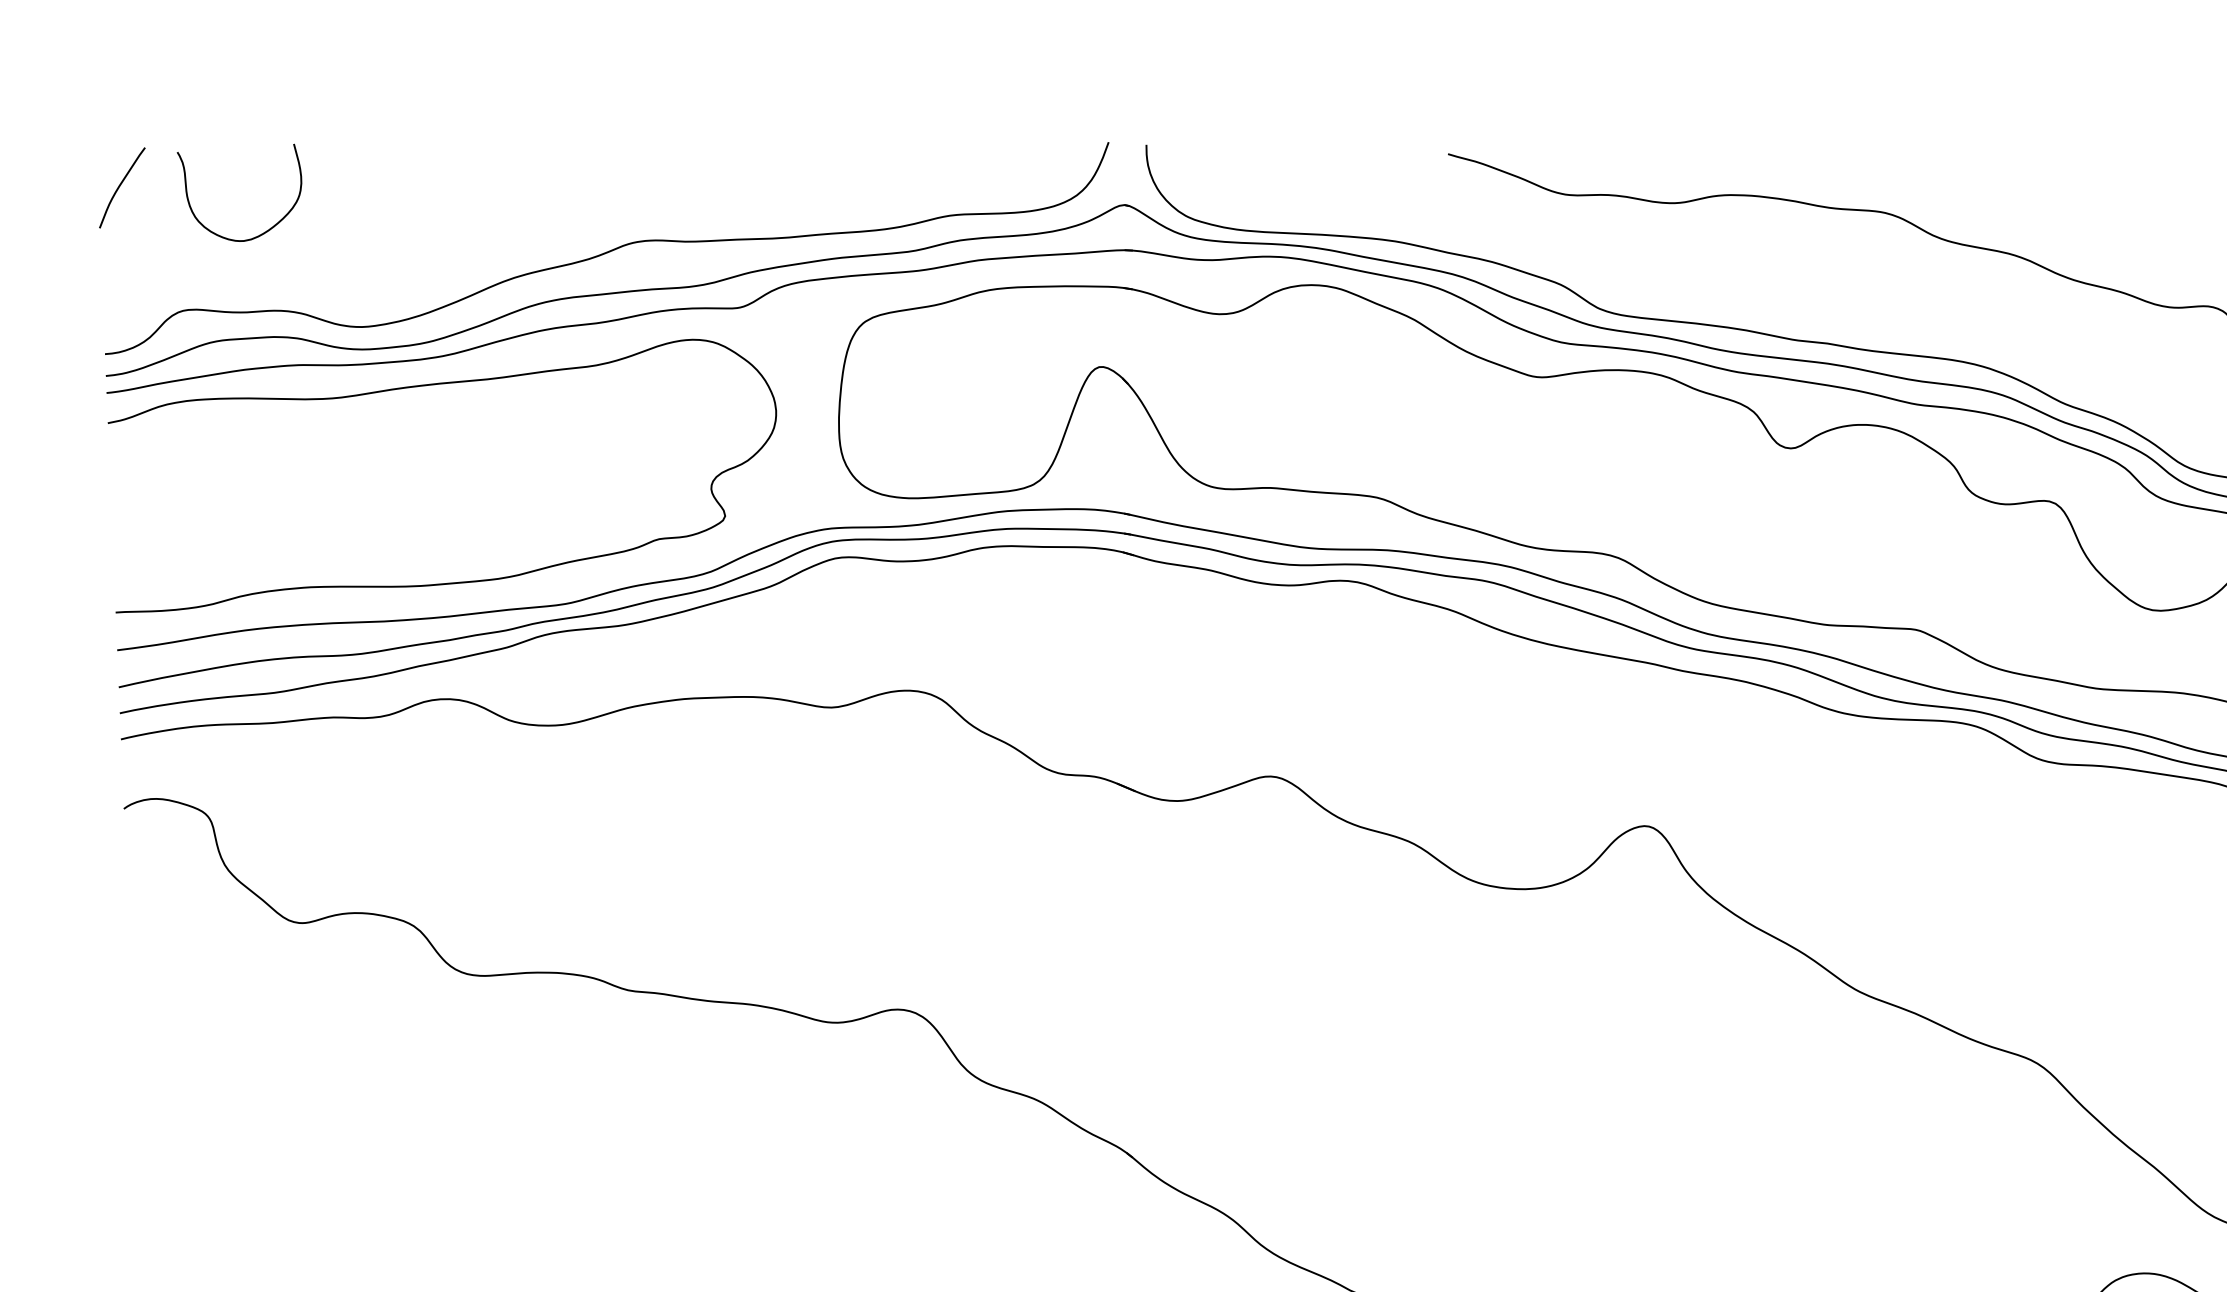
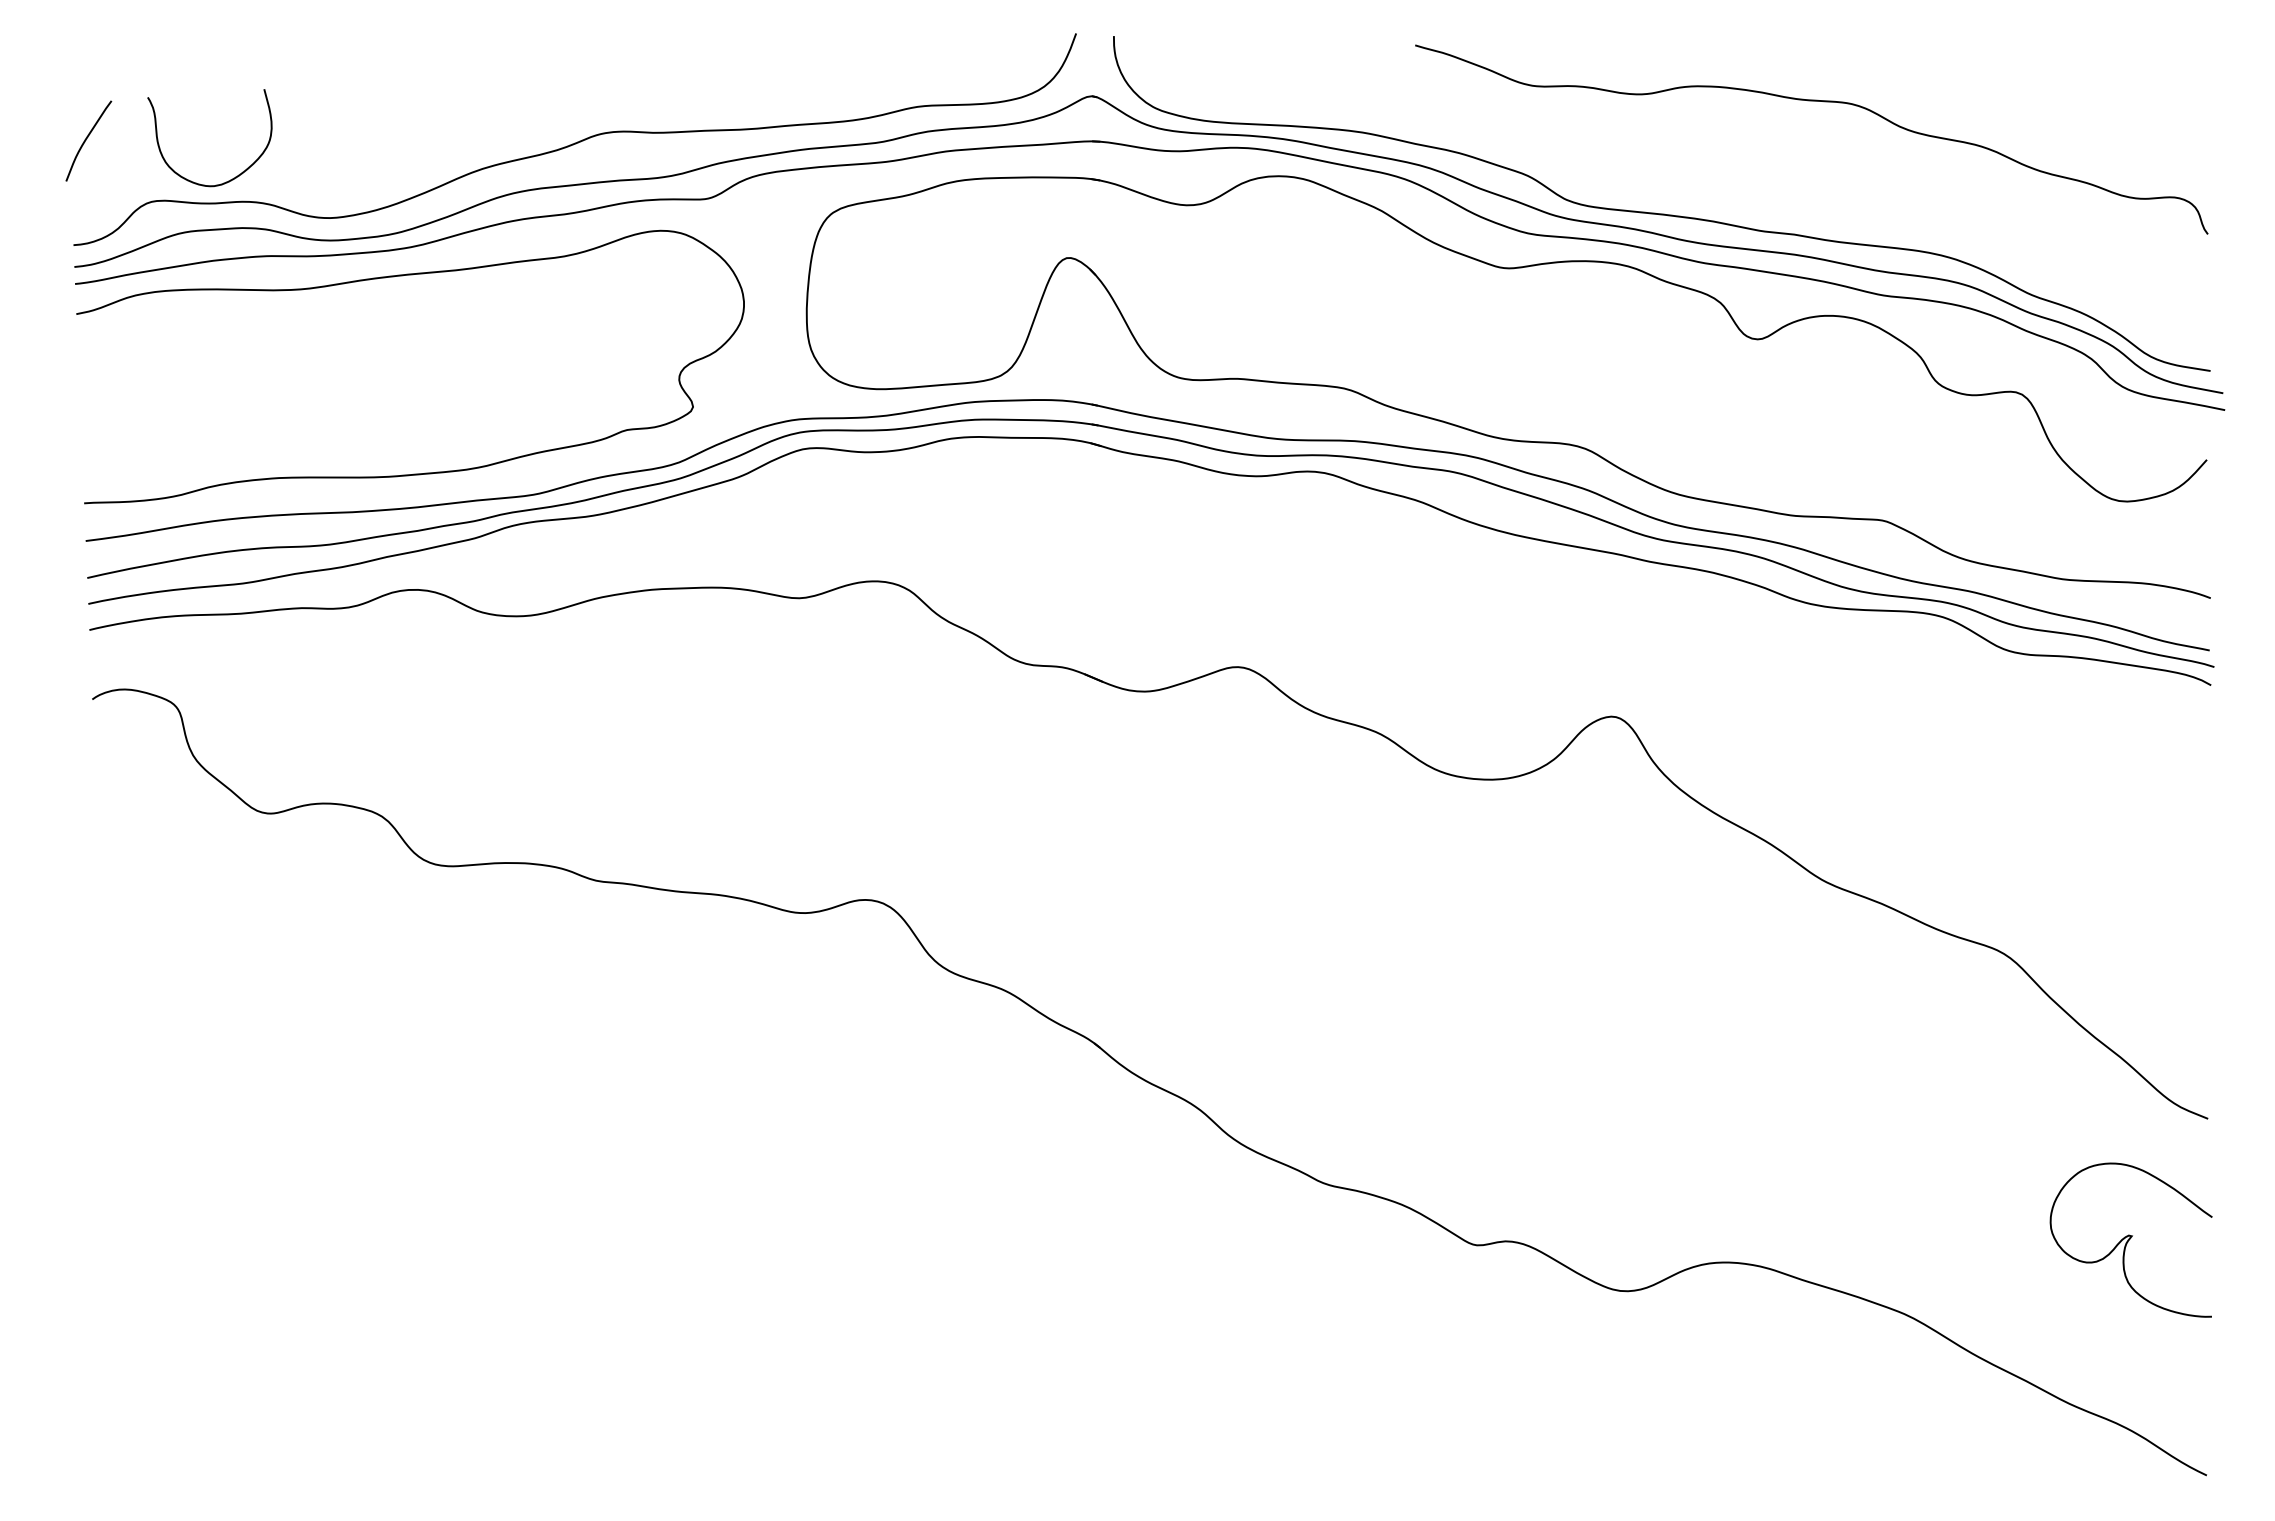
curve: (120, 187) -> (86, 140), moved
curve: (221, 235) -> (191, 180), moved

